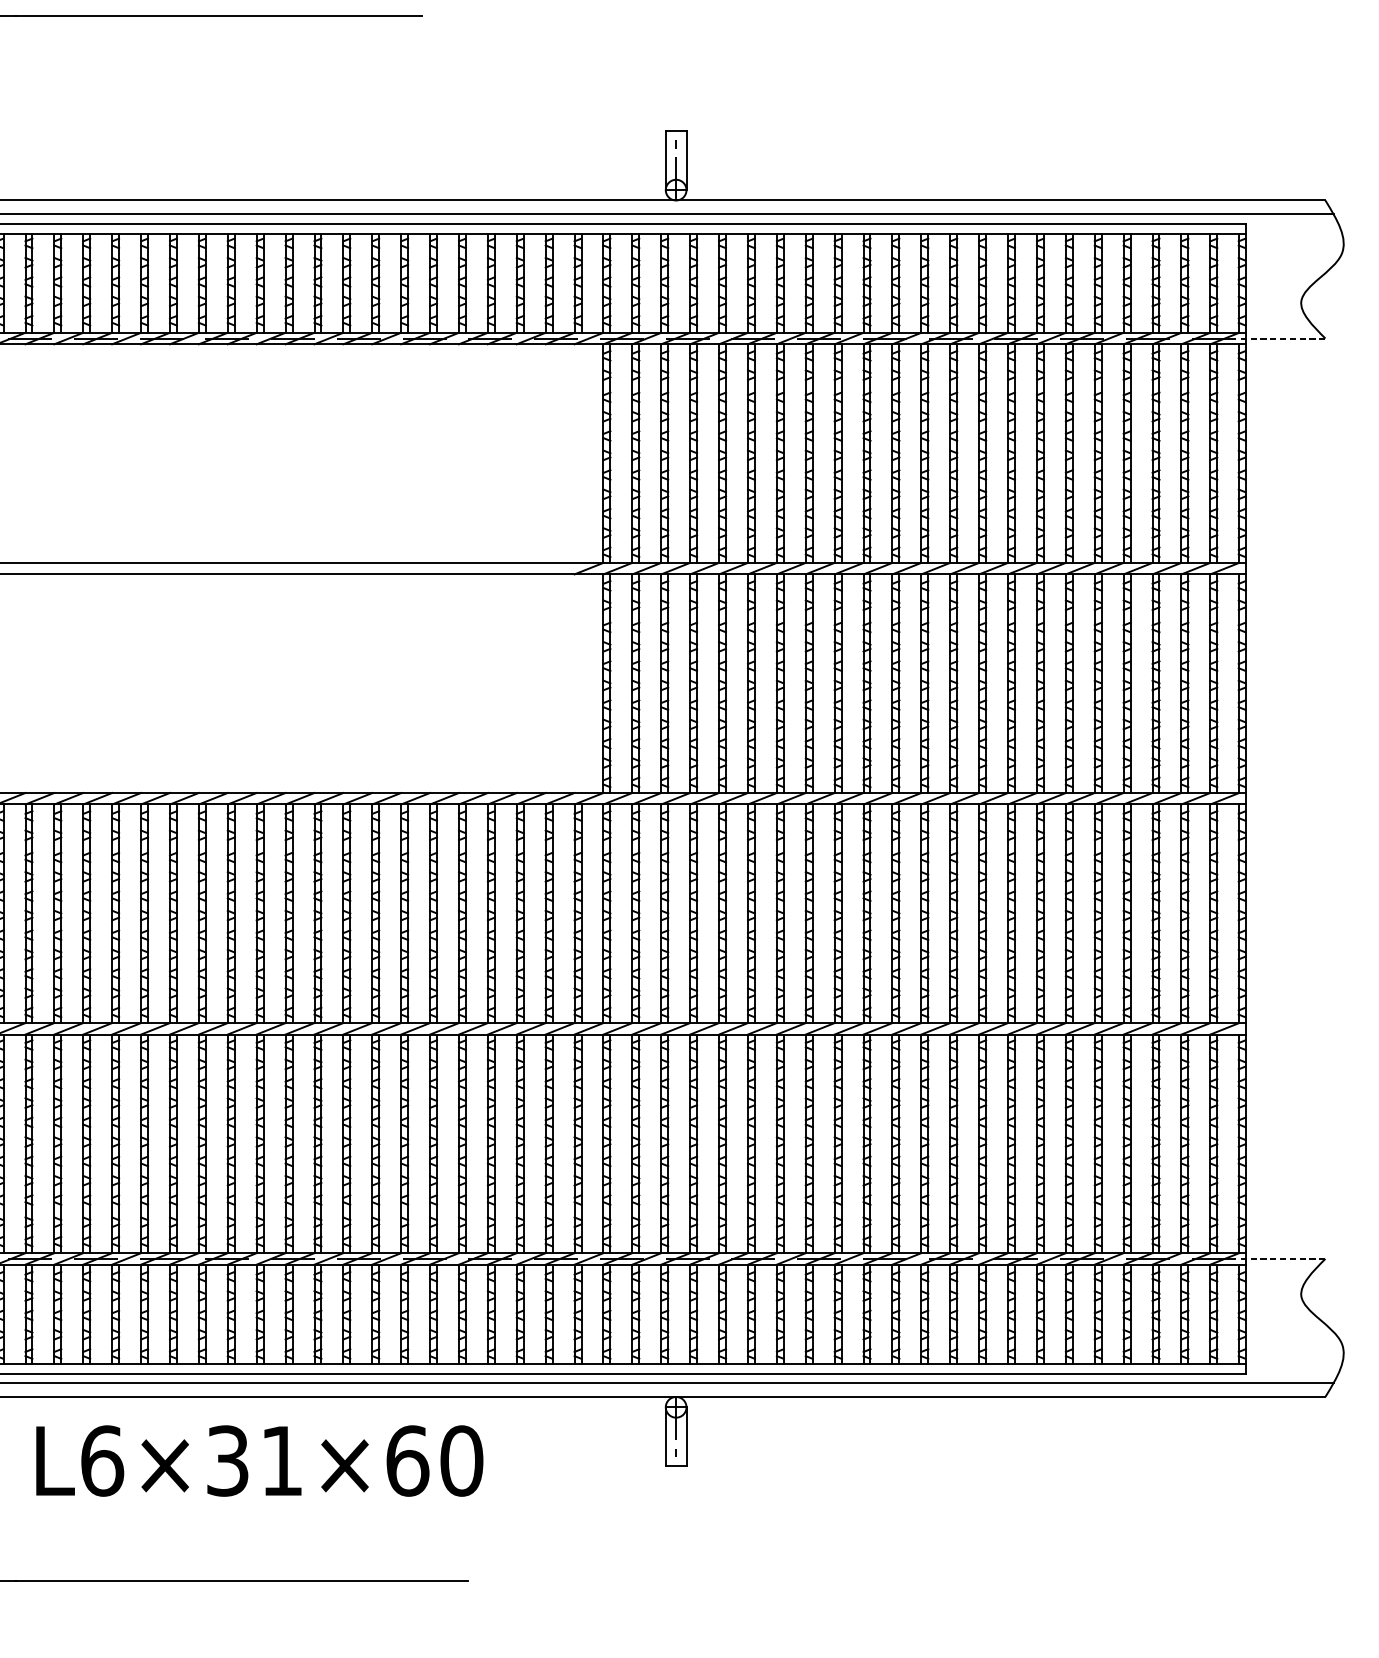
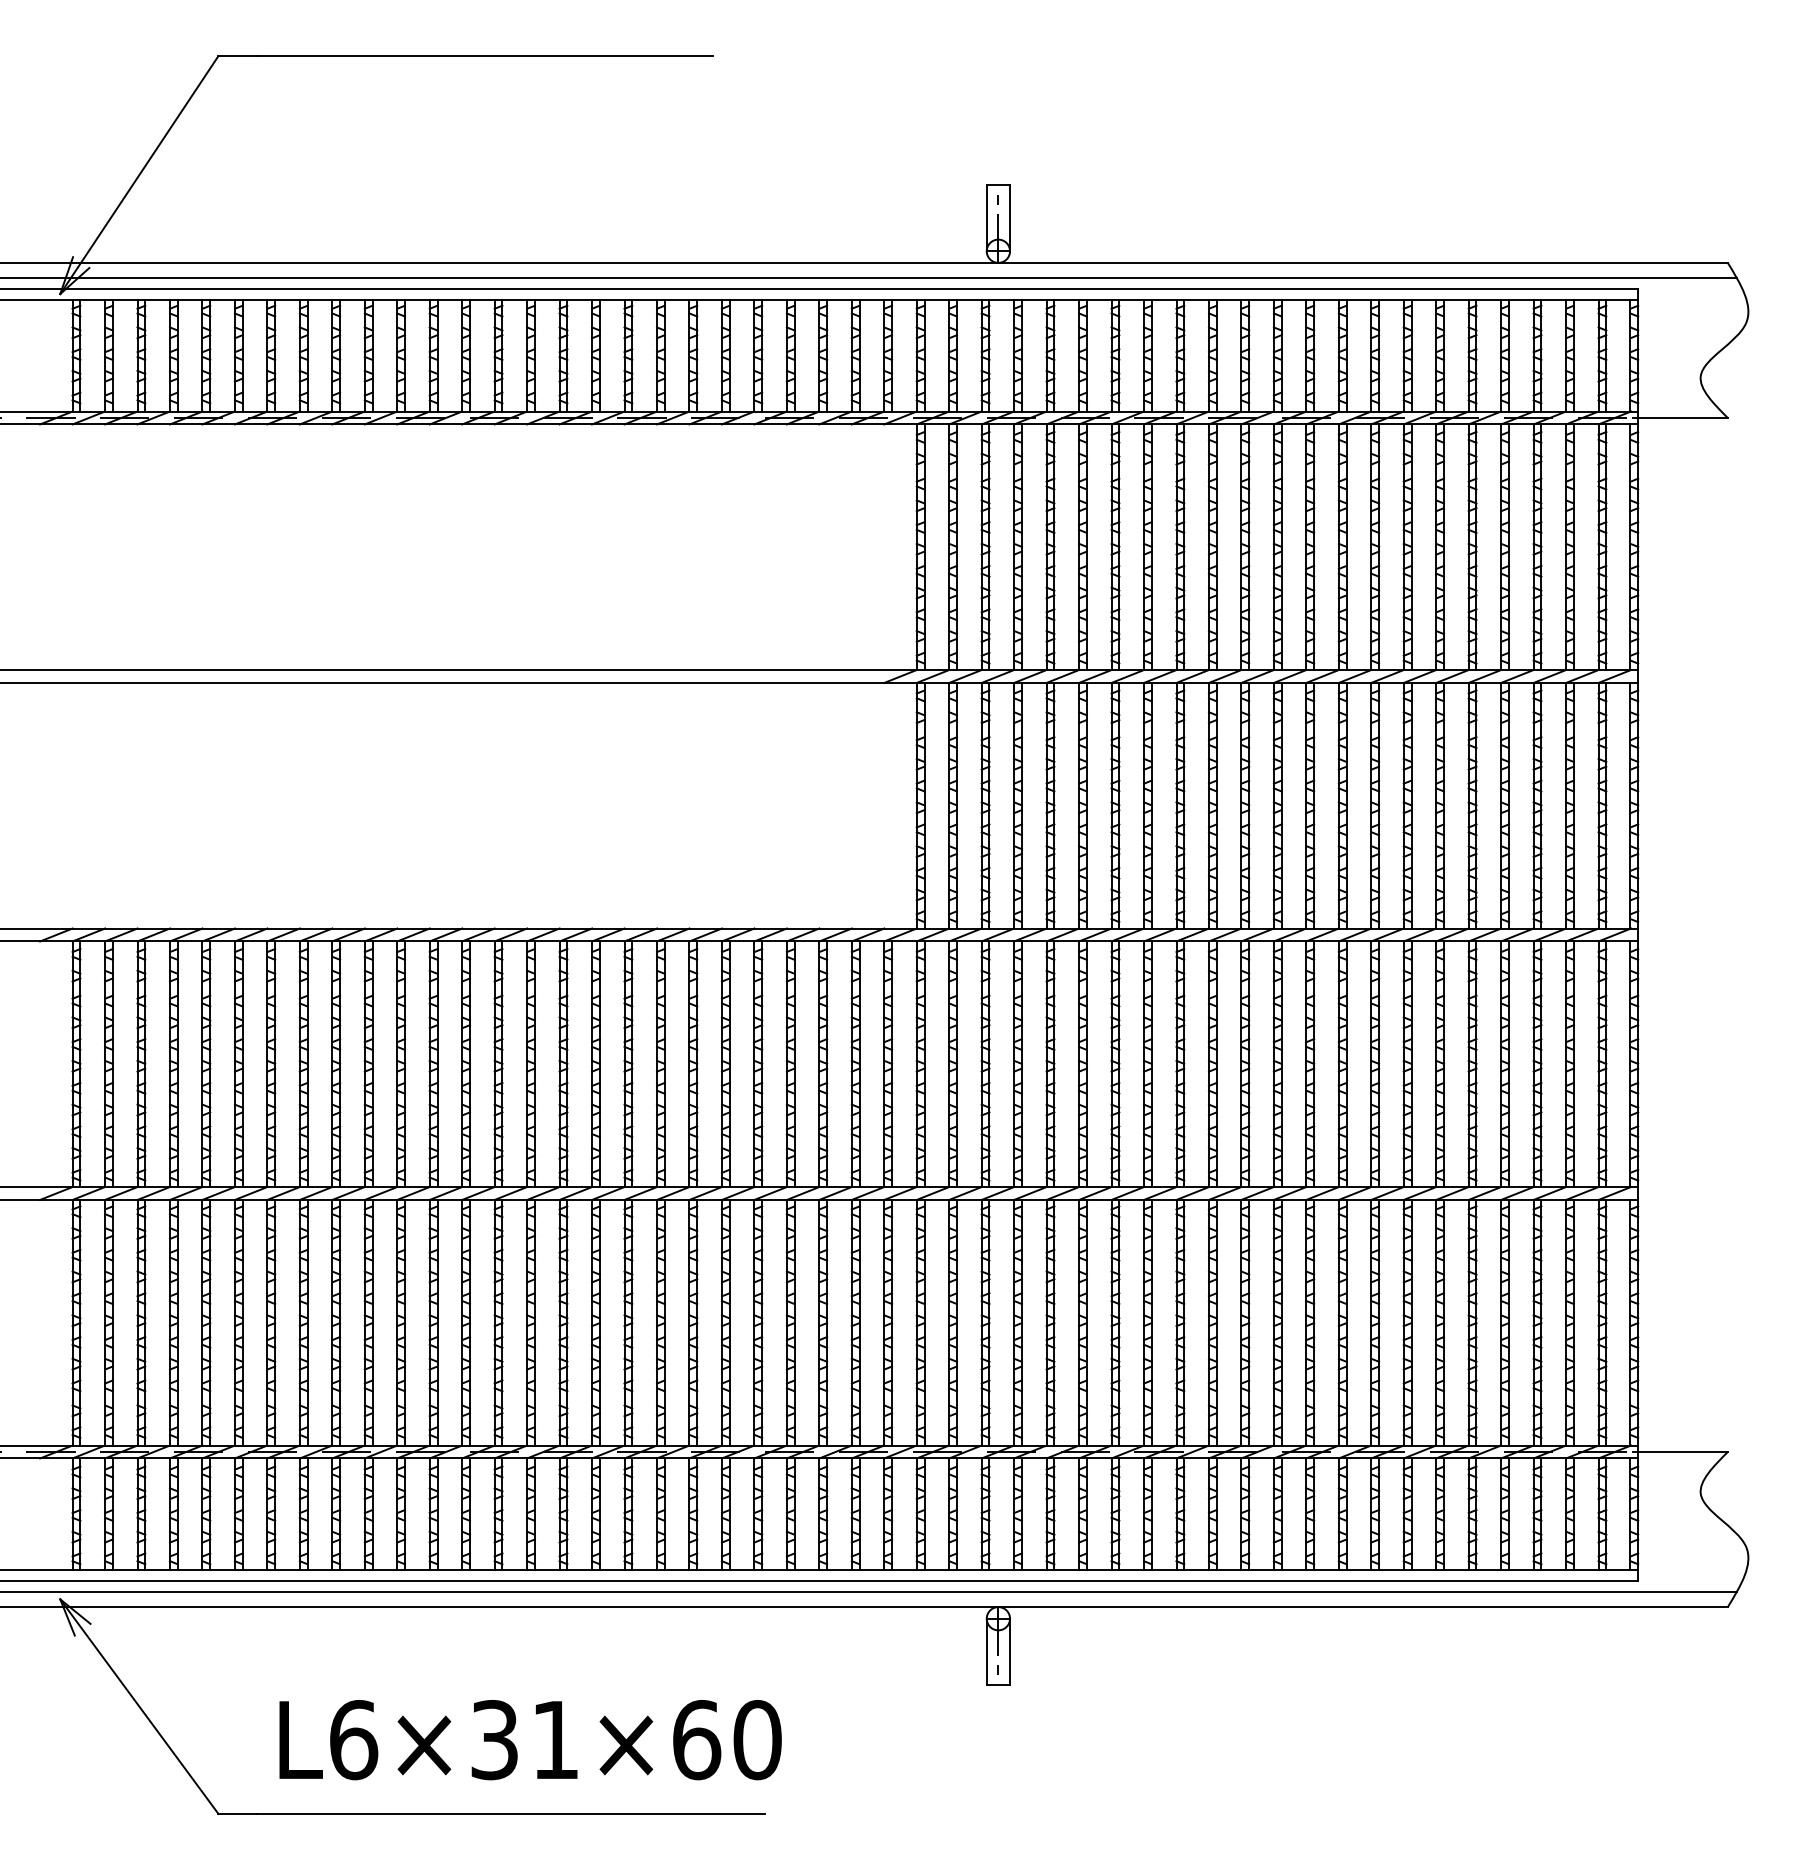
line: (1282, 338) -> (1679, 417), dashed -> solid
line: (1282, 1258) -> (1679, 1451), dashed -> solid
text: (259, 1461) -> (530, 1740), moved

